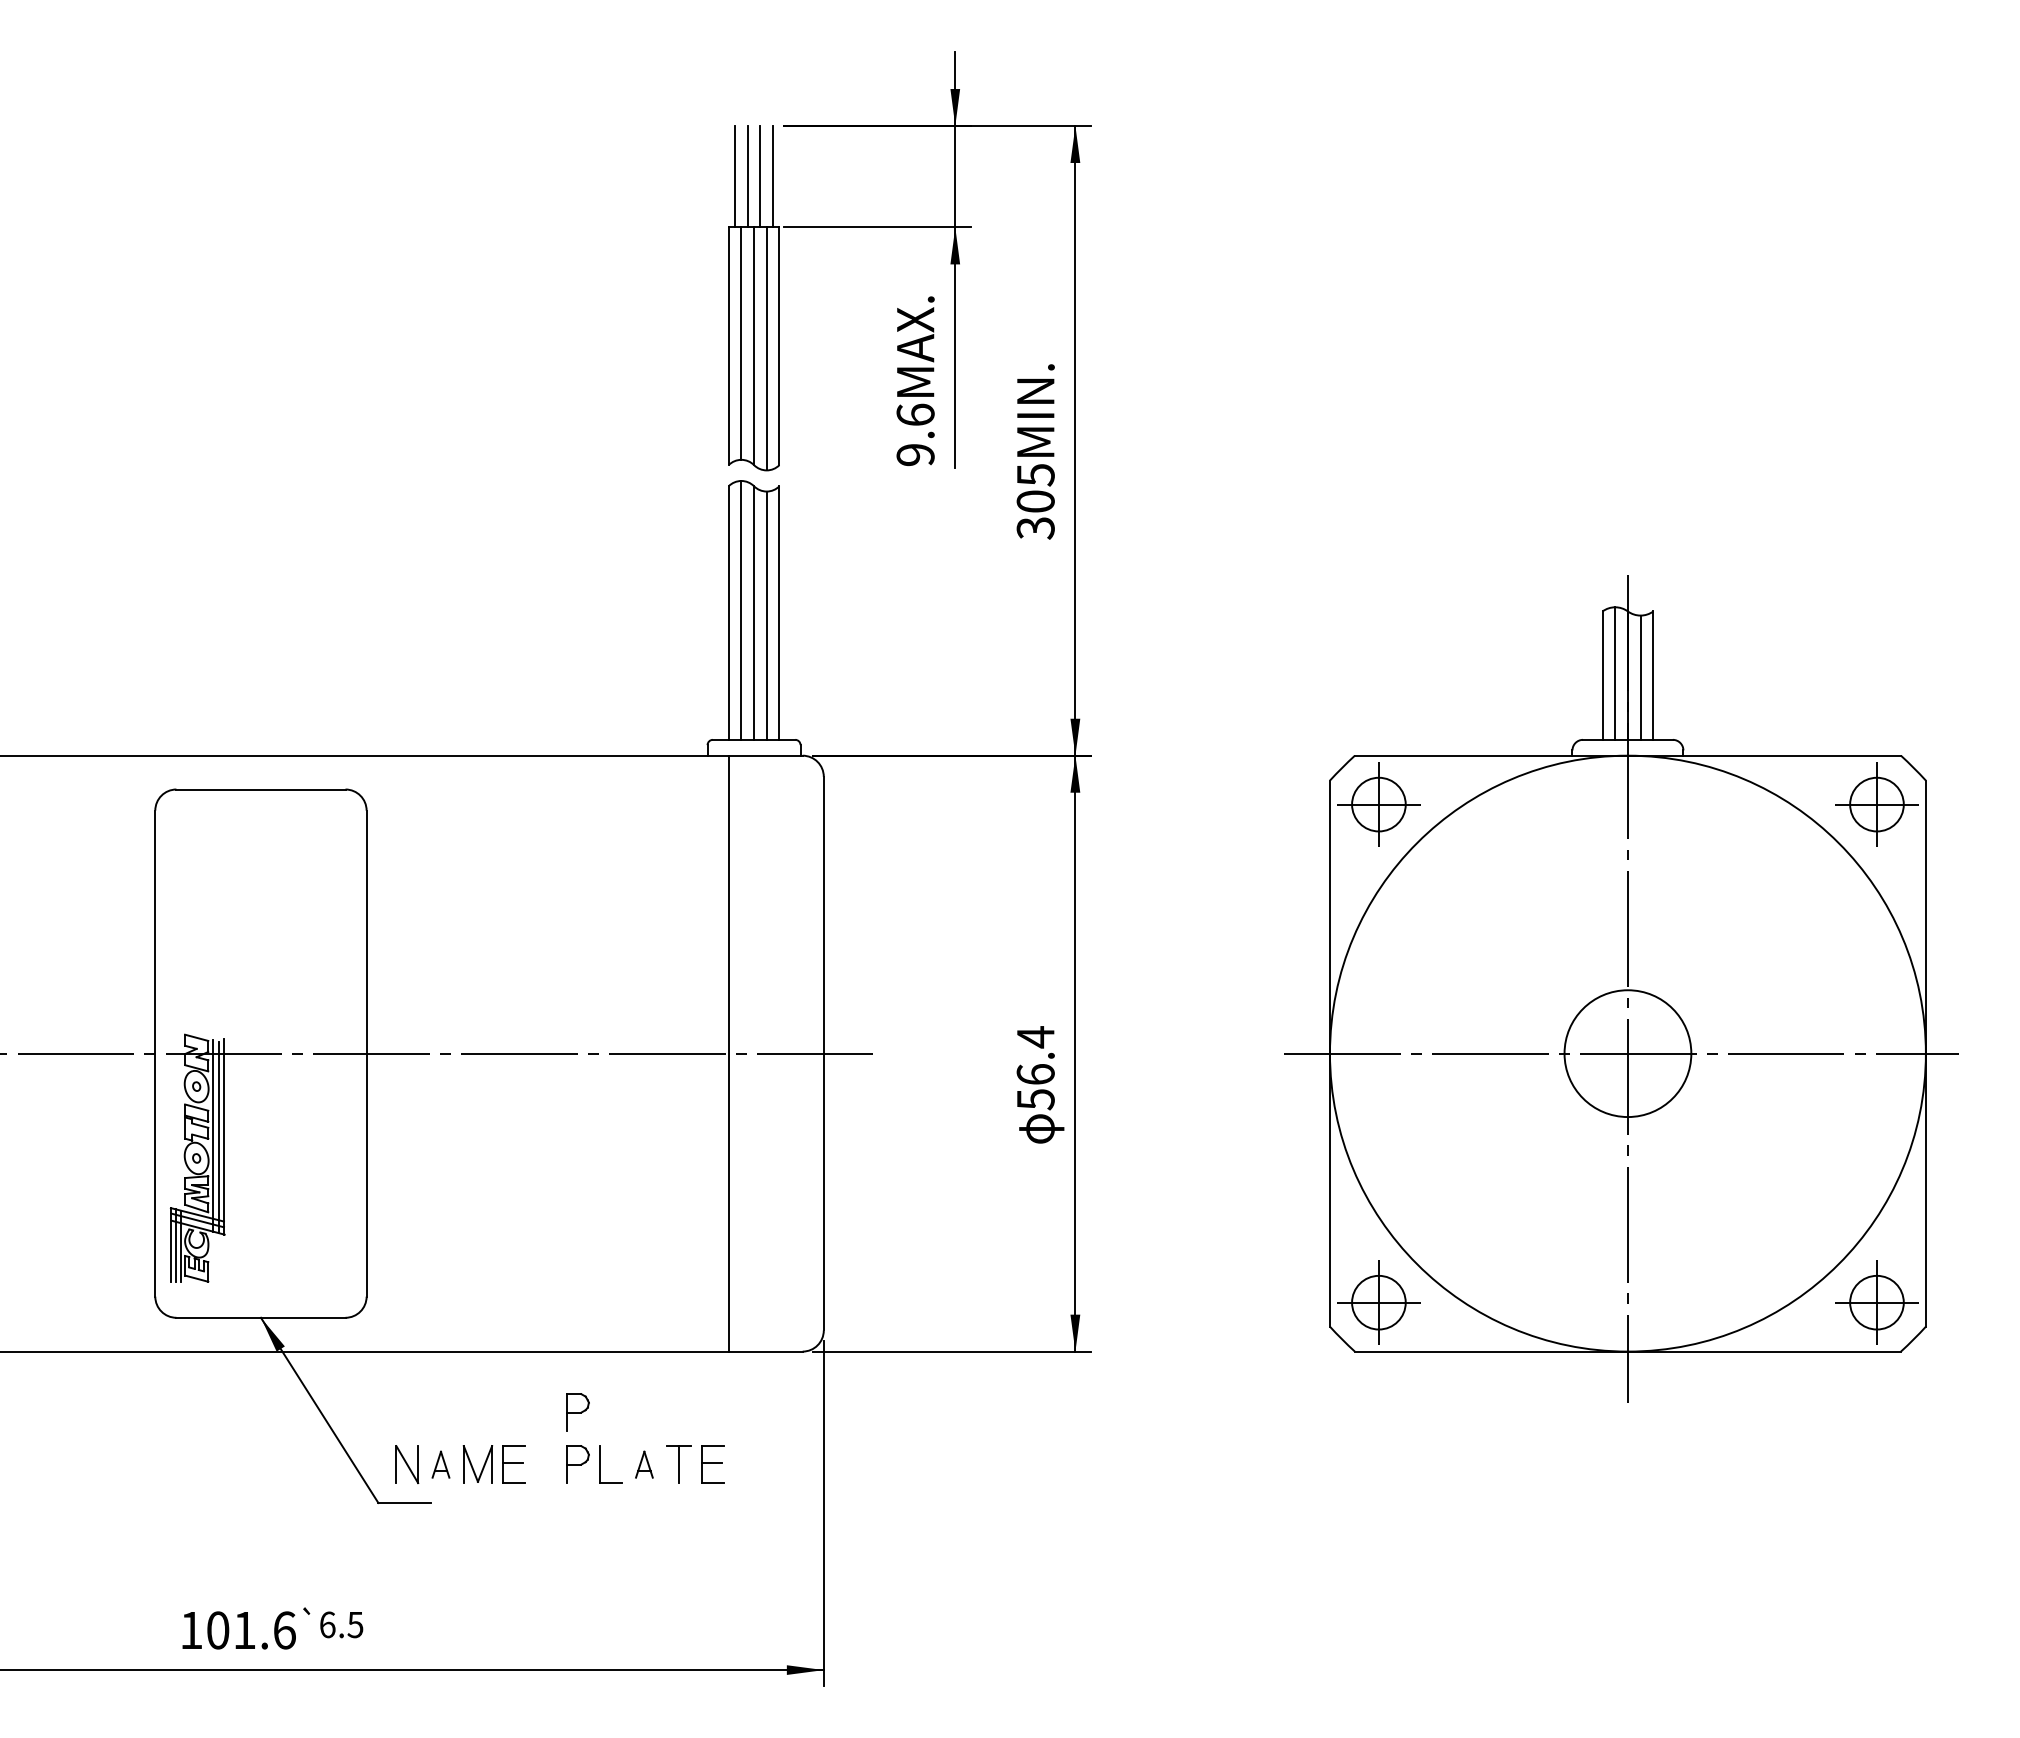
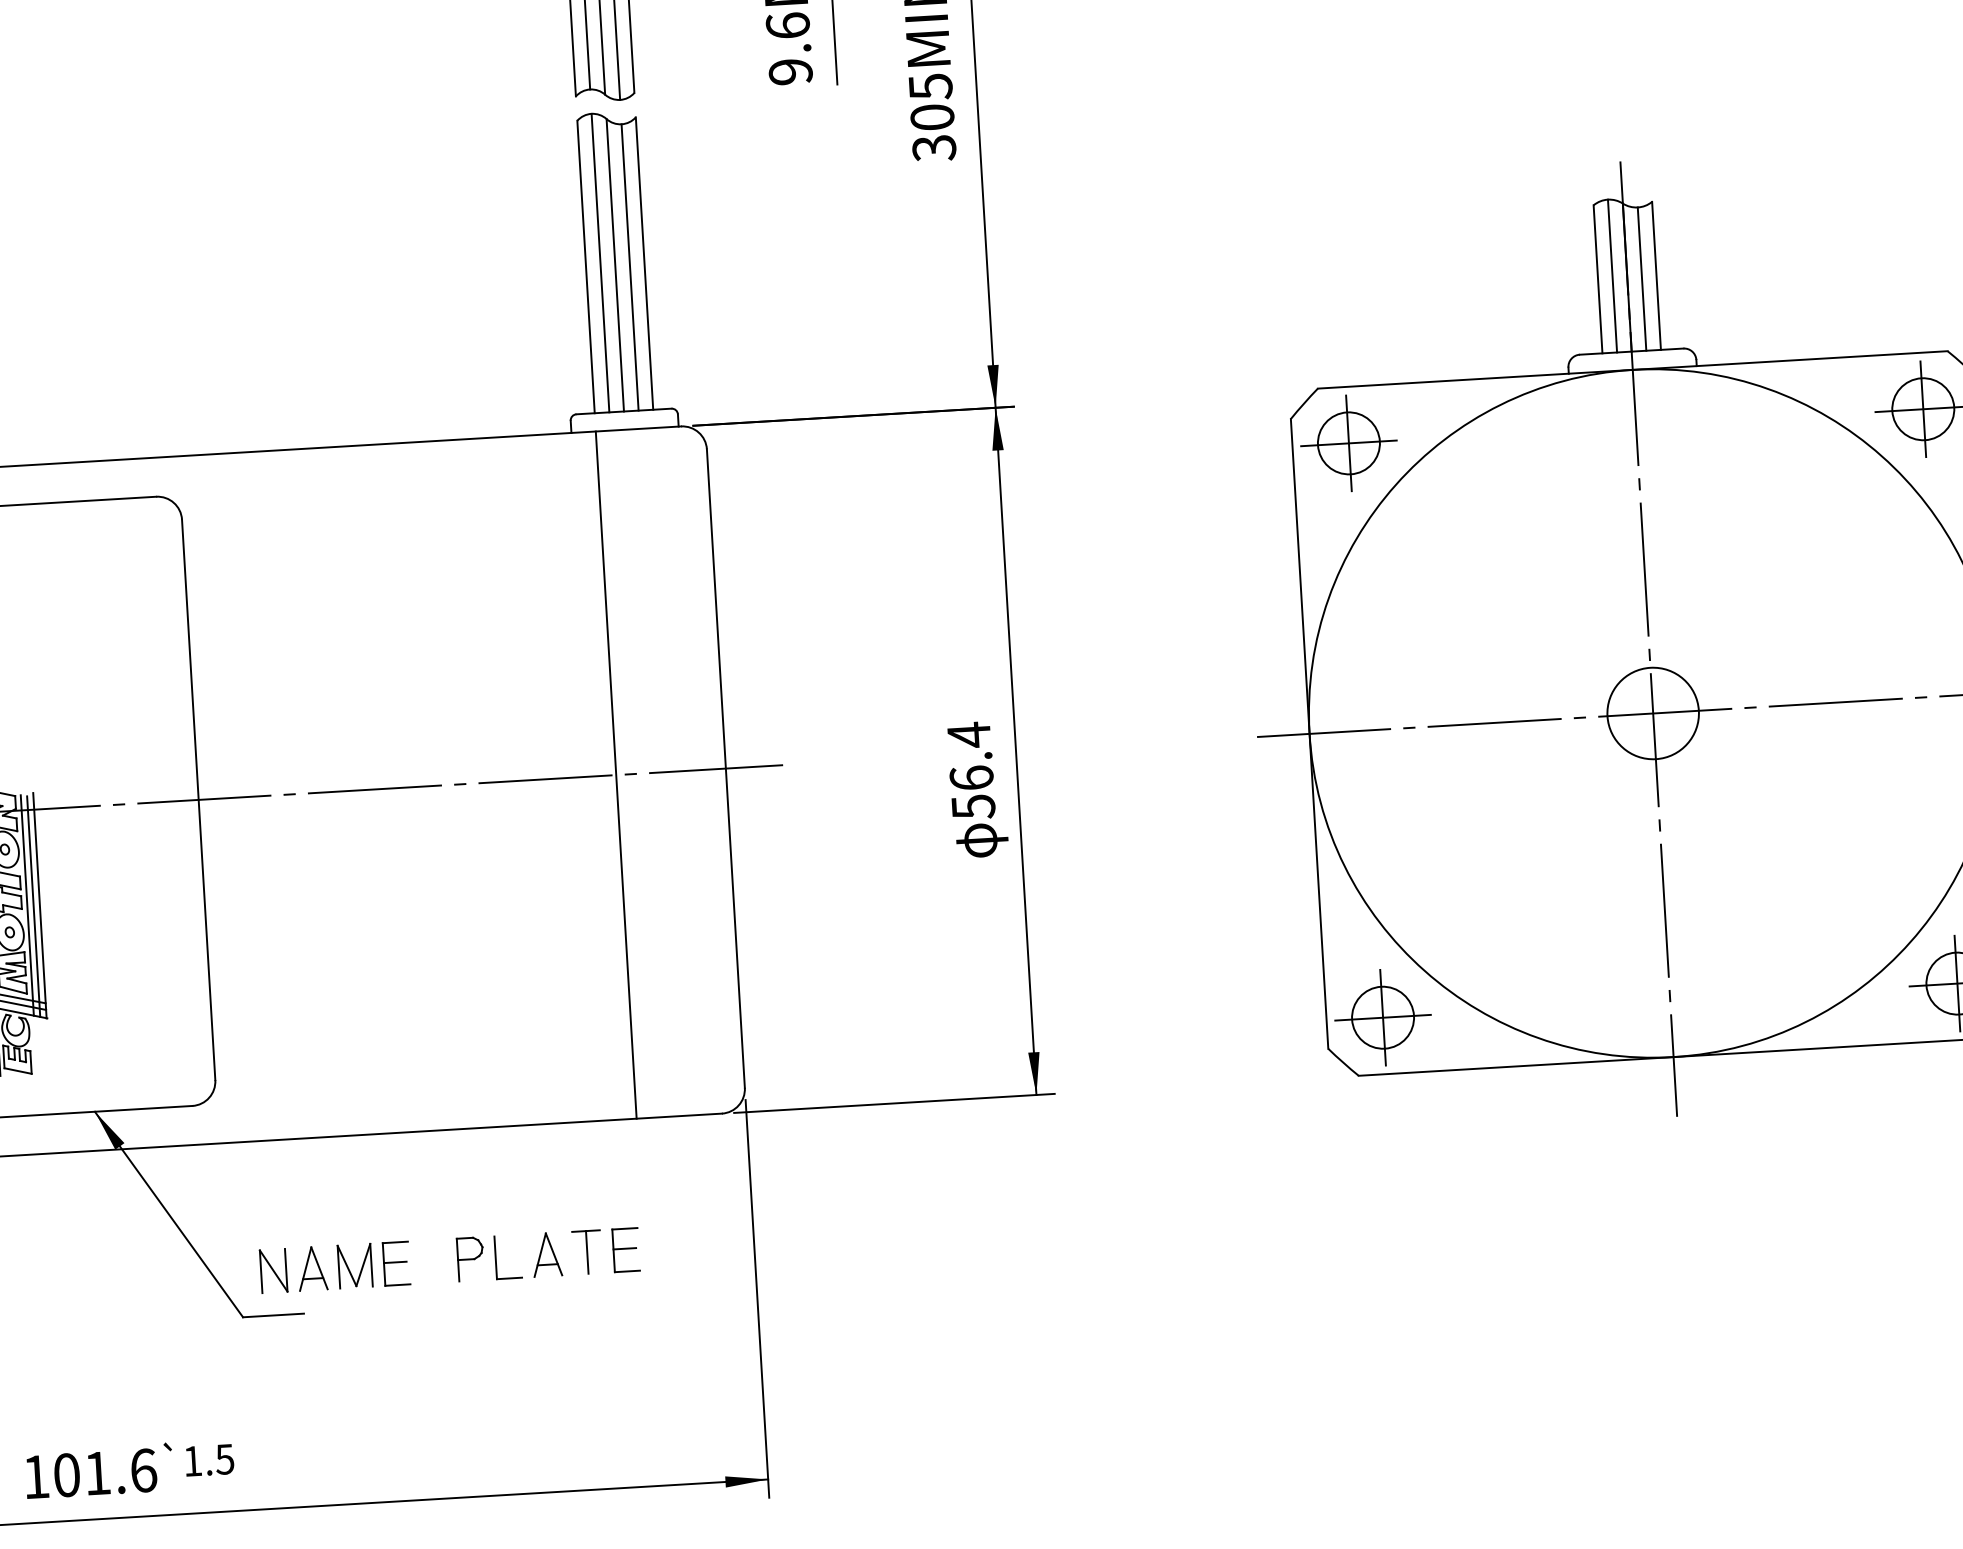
circle: (1627, 1053) -> (1652, 713), size x0.62
part: (577, 1412) -> (466, 1199), removed
part: (440, 1464) -> (312, 1268), size x1.43
part: (644, 1464) -> (547, 1254), size x1.43
text: (327, 1624) -> (192, 1460), 6.5 -> 1.5

